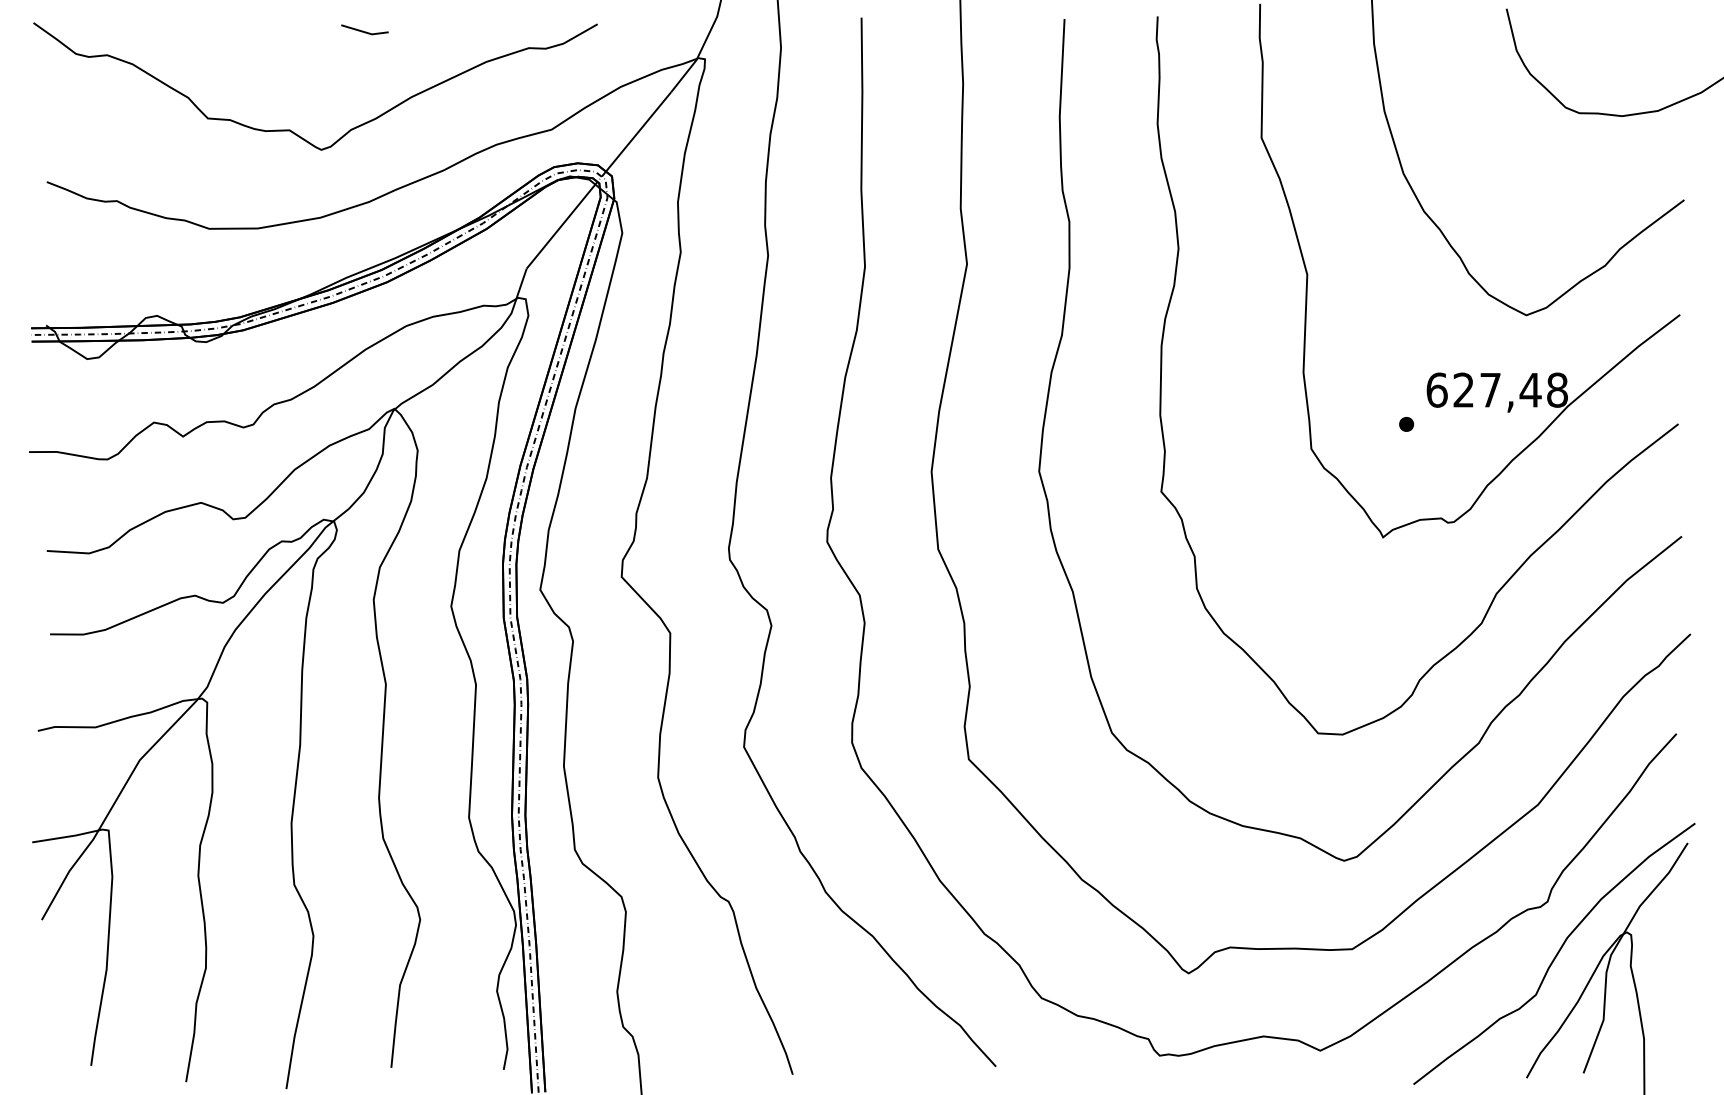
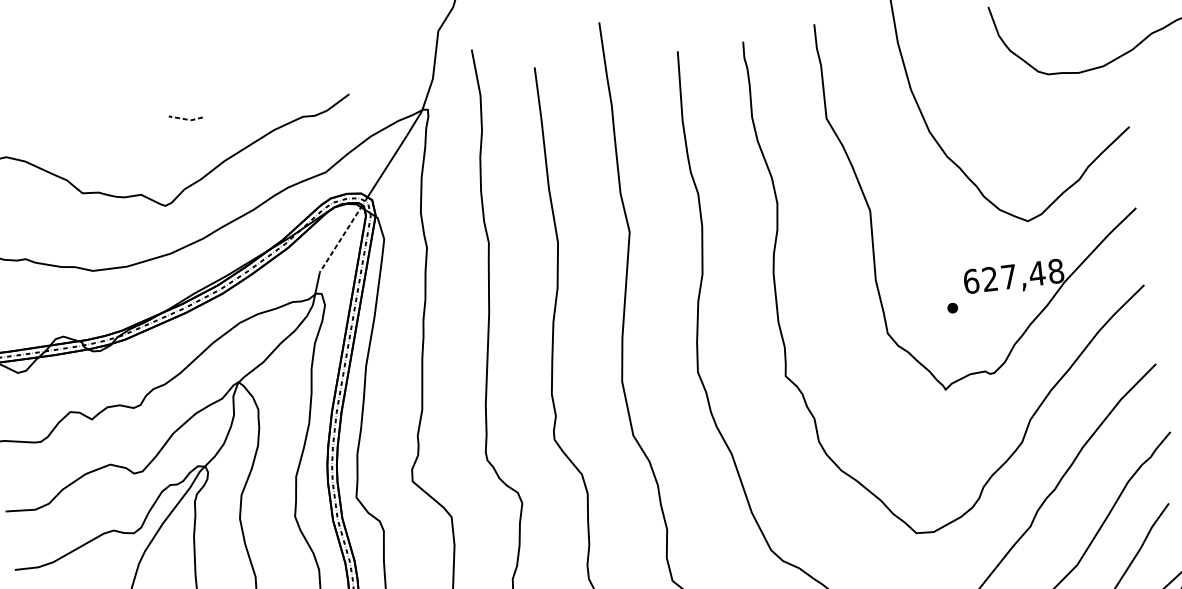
line: (364, 32) -> (185, 119), solid -> dashed
line: (562, 224) -> (341, 238), solid -> dashed

